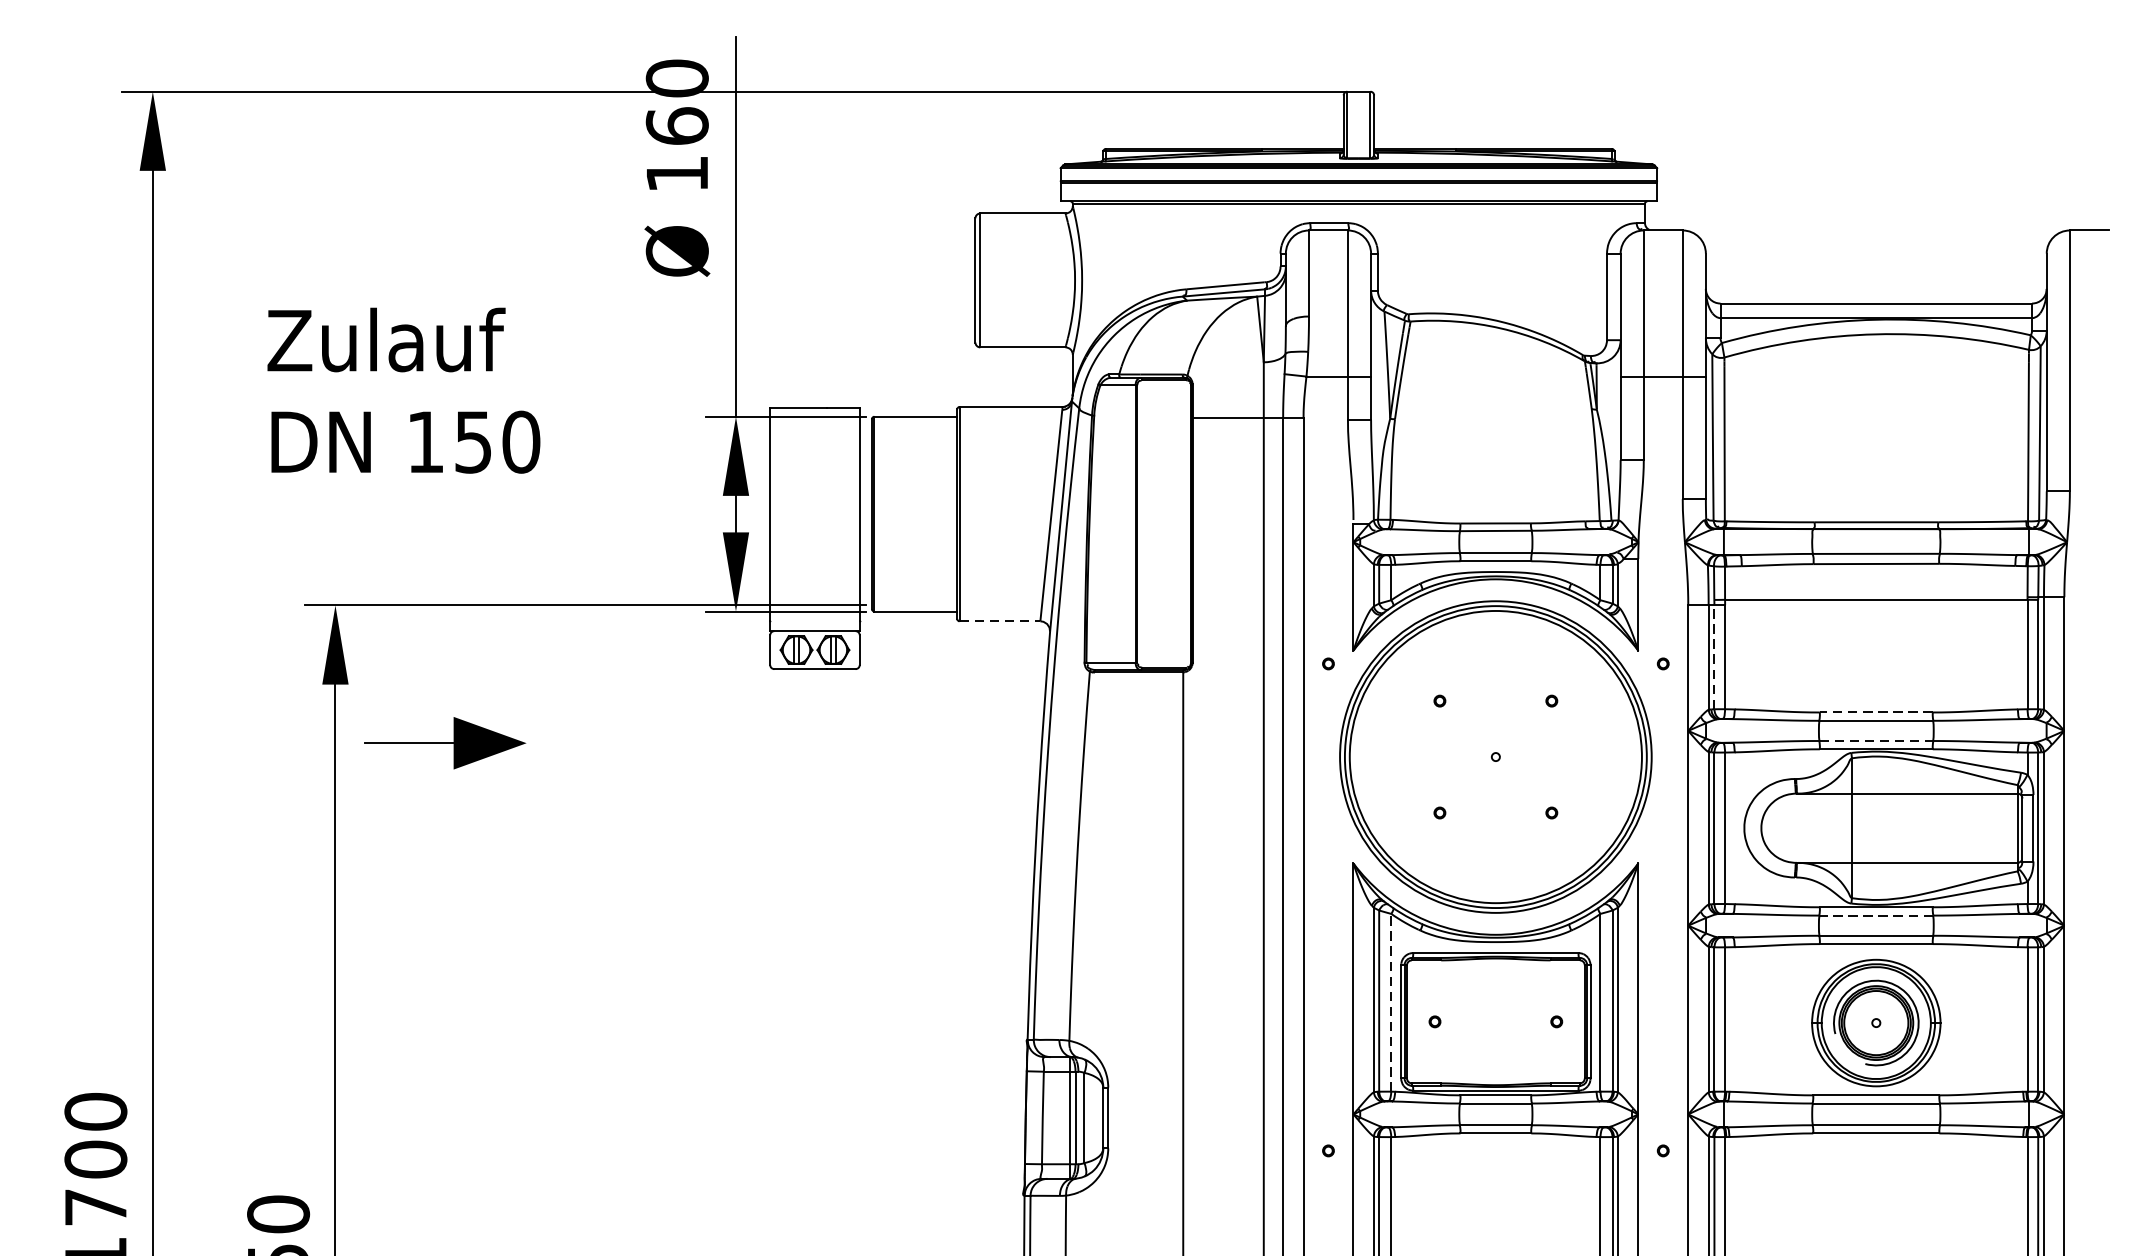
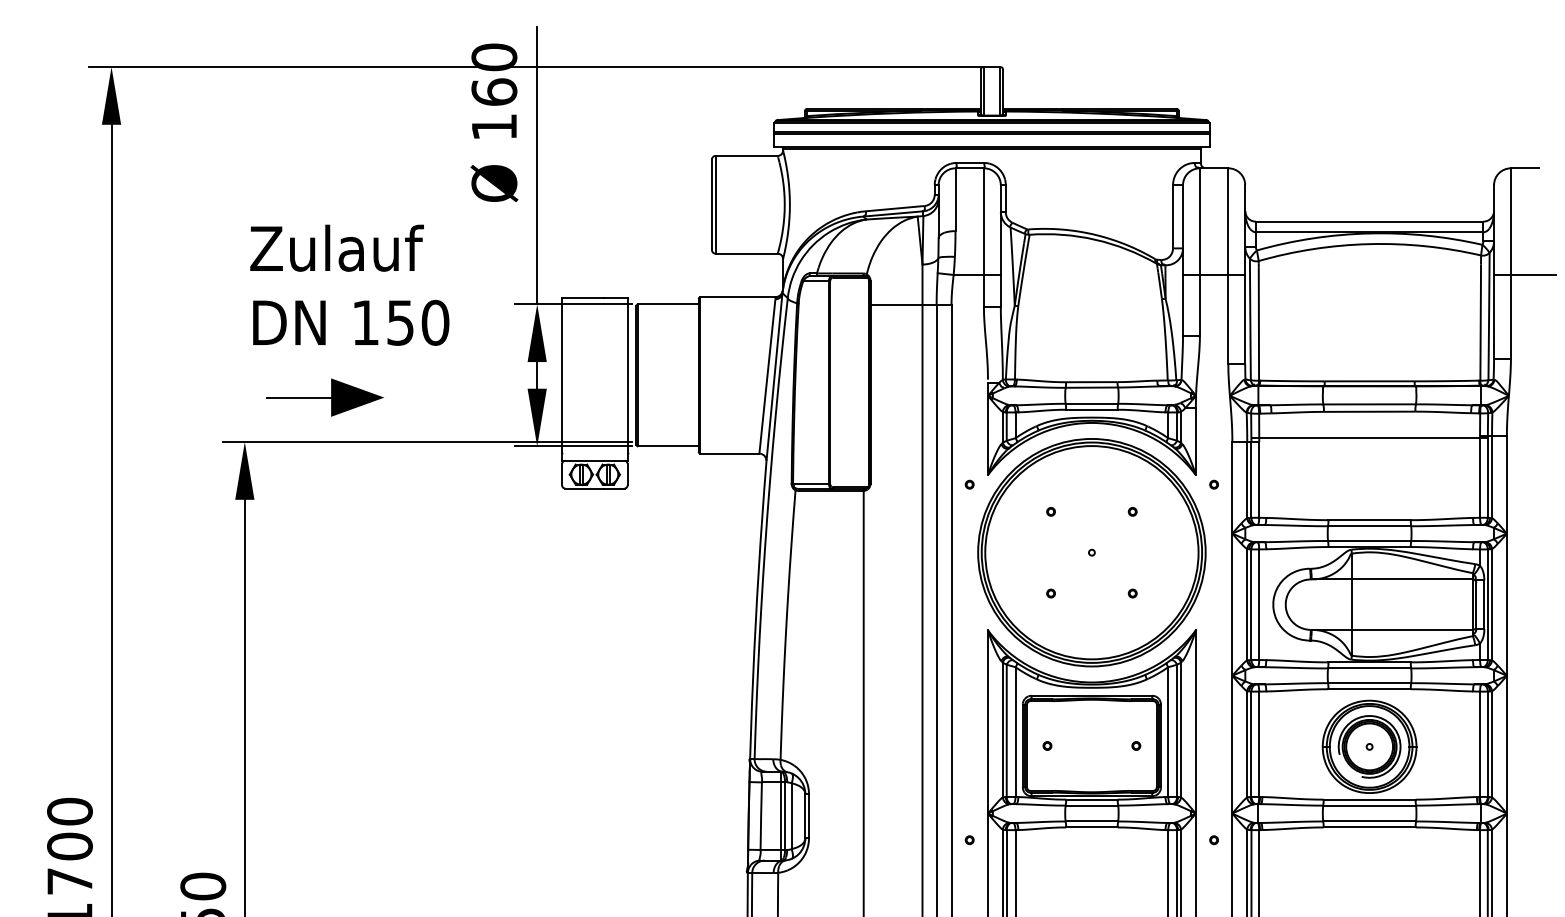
line: (2089, 375) -> (1525, 274), added
text: (403, 389) -> (349, 284), moved
line: (1000, 621) -> (730, 453), dashed -> solid
line: (1714, 656) -> (1251, 479), dashed -> solid
line: (1876, 712) -> (1369, 520), dashed -> solid
line: (1876, 740) -> (1369, 540), dashed -> solid
part: (444, 743) -> (324, 397), moved
line: (1876, 915) -> (1369, 668), dashed -> solid
line: (1391, 1003) -> (1015, 732), dashed -> solid

